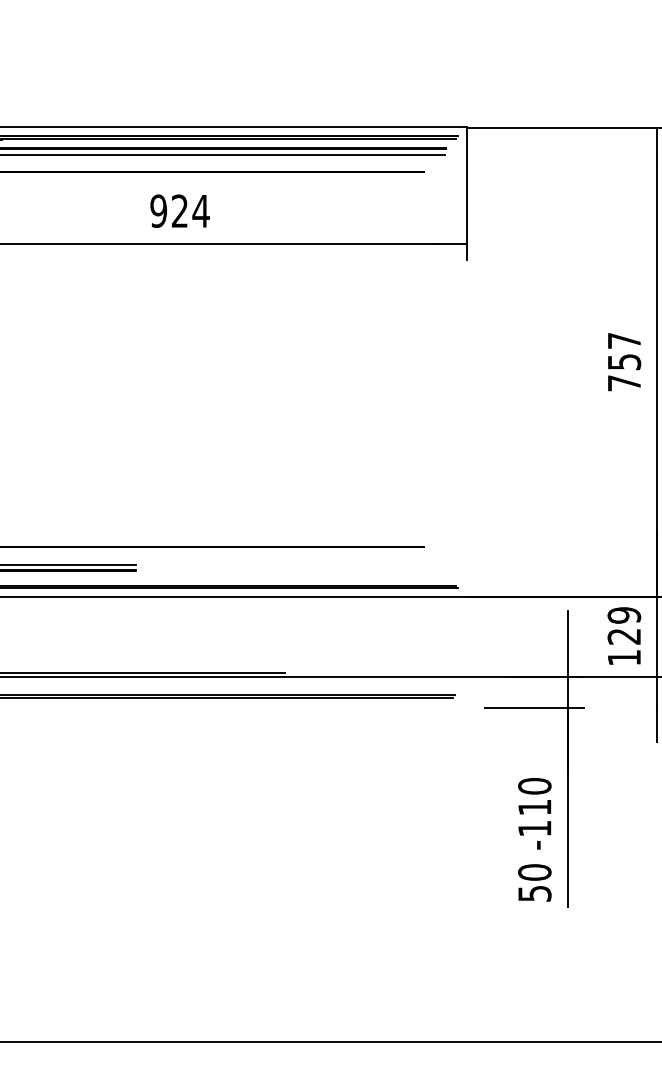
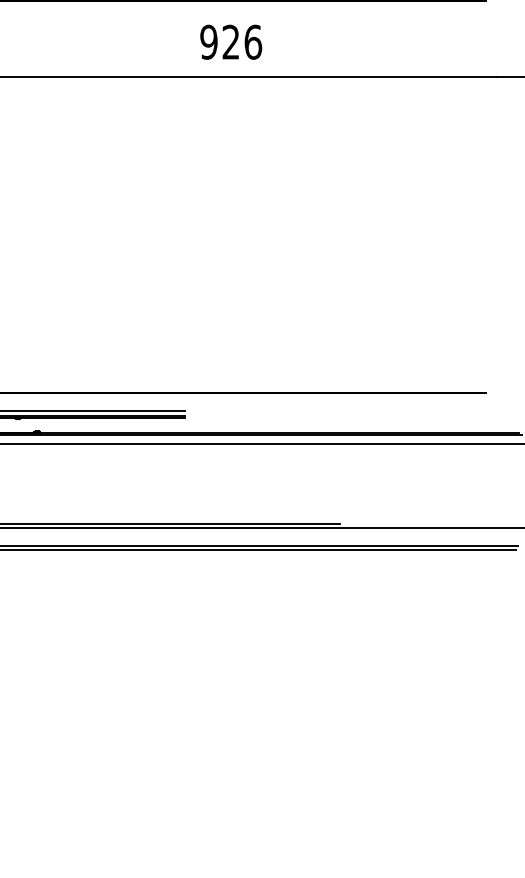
text: (200, 211) -> (252, 42), 924 -> 926

